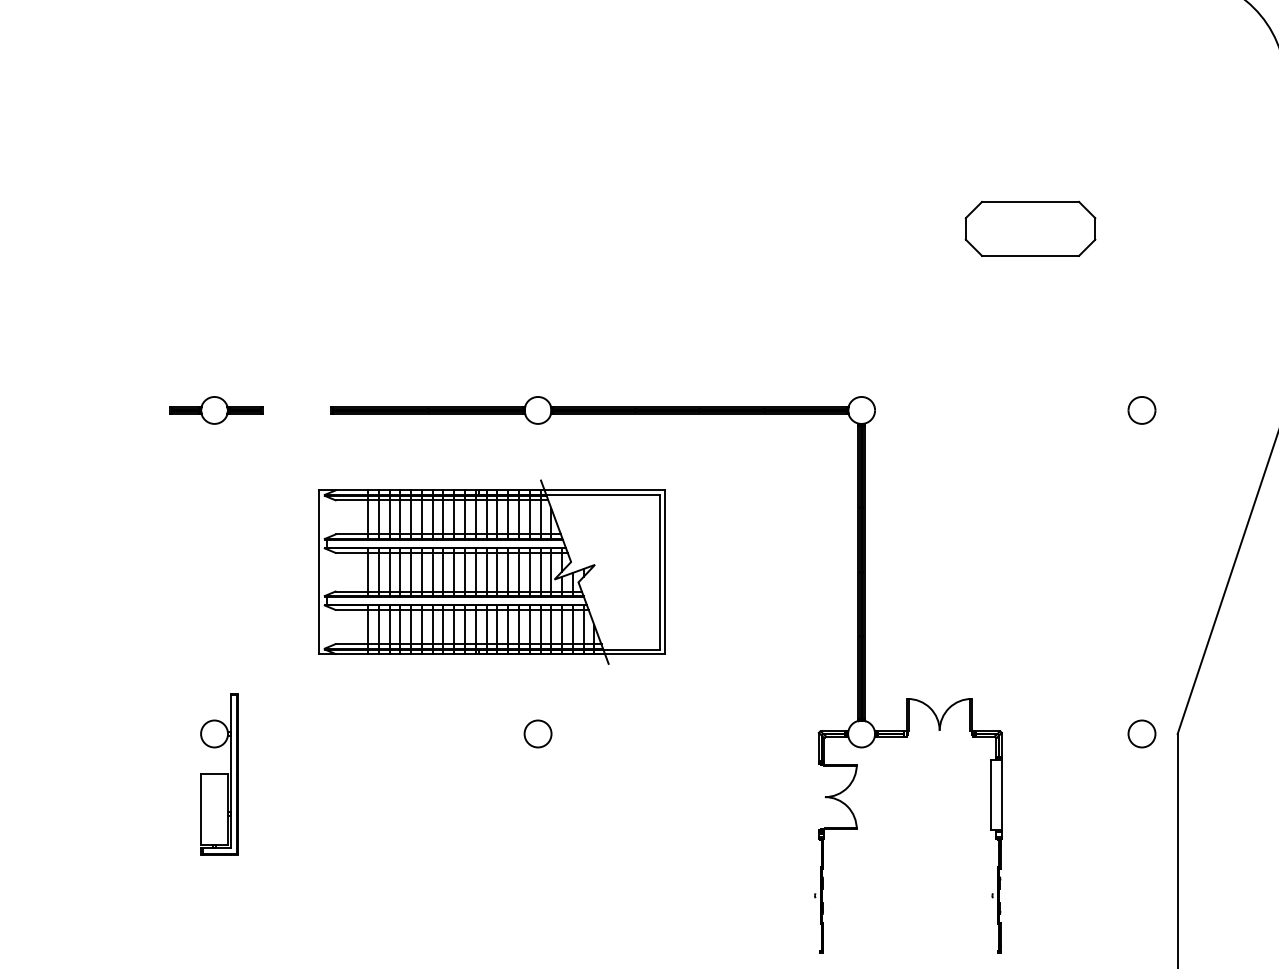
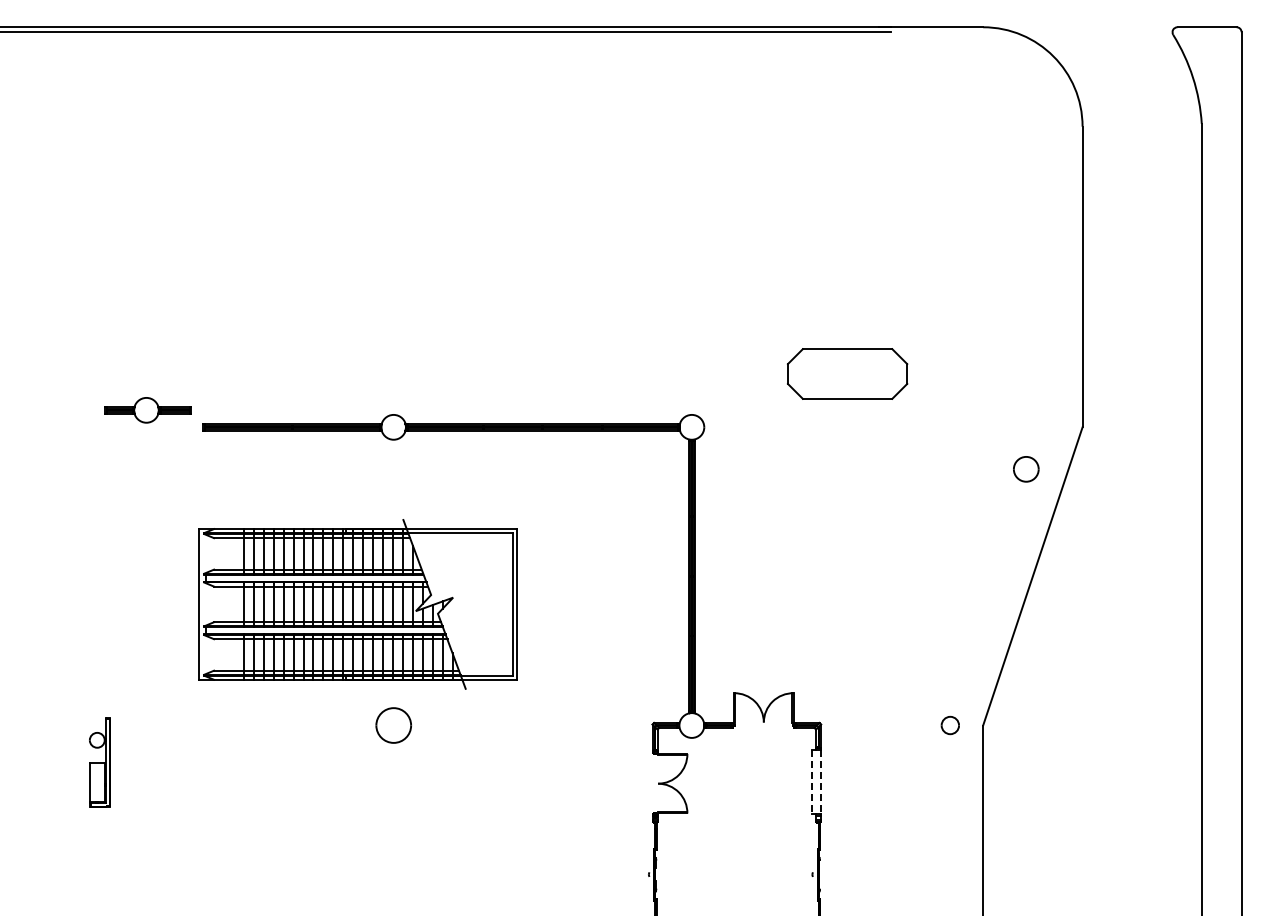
part: (1030, 228) -> (847, 373), moved
part: (215, 410) -> (147, 410), moved
part: (1142, 410) -> (1026, 469), moved
part: (491, 572) -> (357, 604), moved
part: (537, 733) -> (393, 725), size x1.4
part: (1142, 733) -> (950, 725), size x0.7
part: (218, 774) -> (99, 762), size x0.6
line: (991, 795) -> (811, 782), solid -> dashed
line: (1002, 795) -> (821, 782), solid -> dashed

